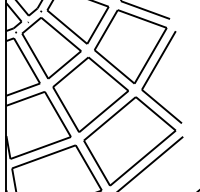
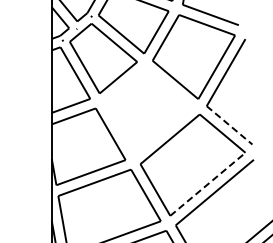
part: (90, 94) -> (147, 111), removed
line: (161, 106) -> (229, 125), solid -> dashed
line: (143, 158) -> (208, 184), solid -> dashed

